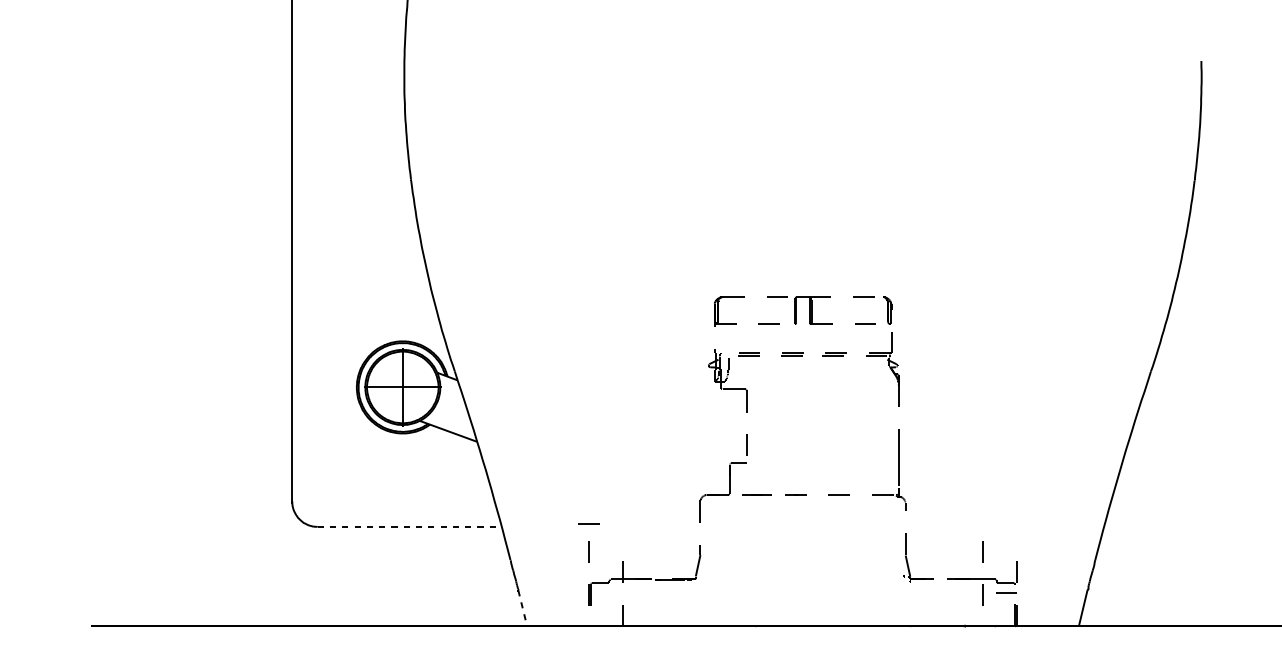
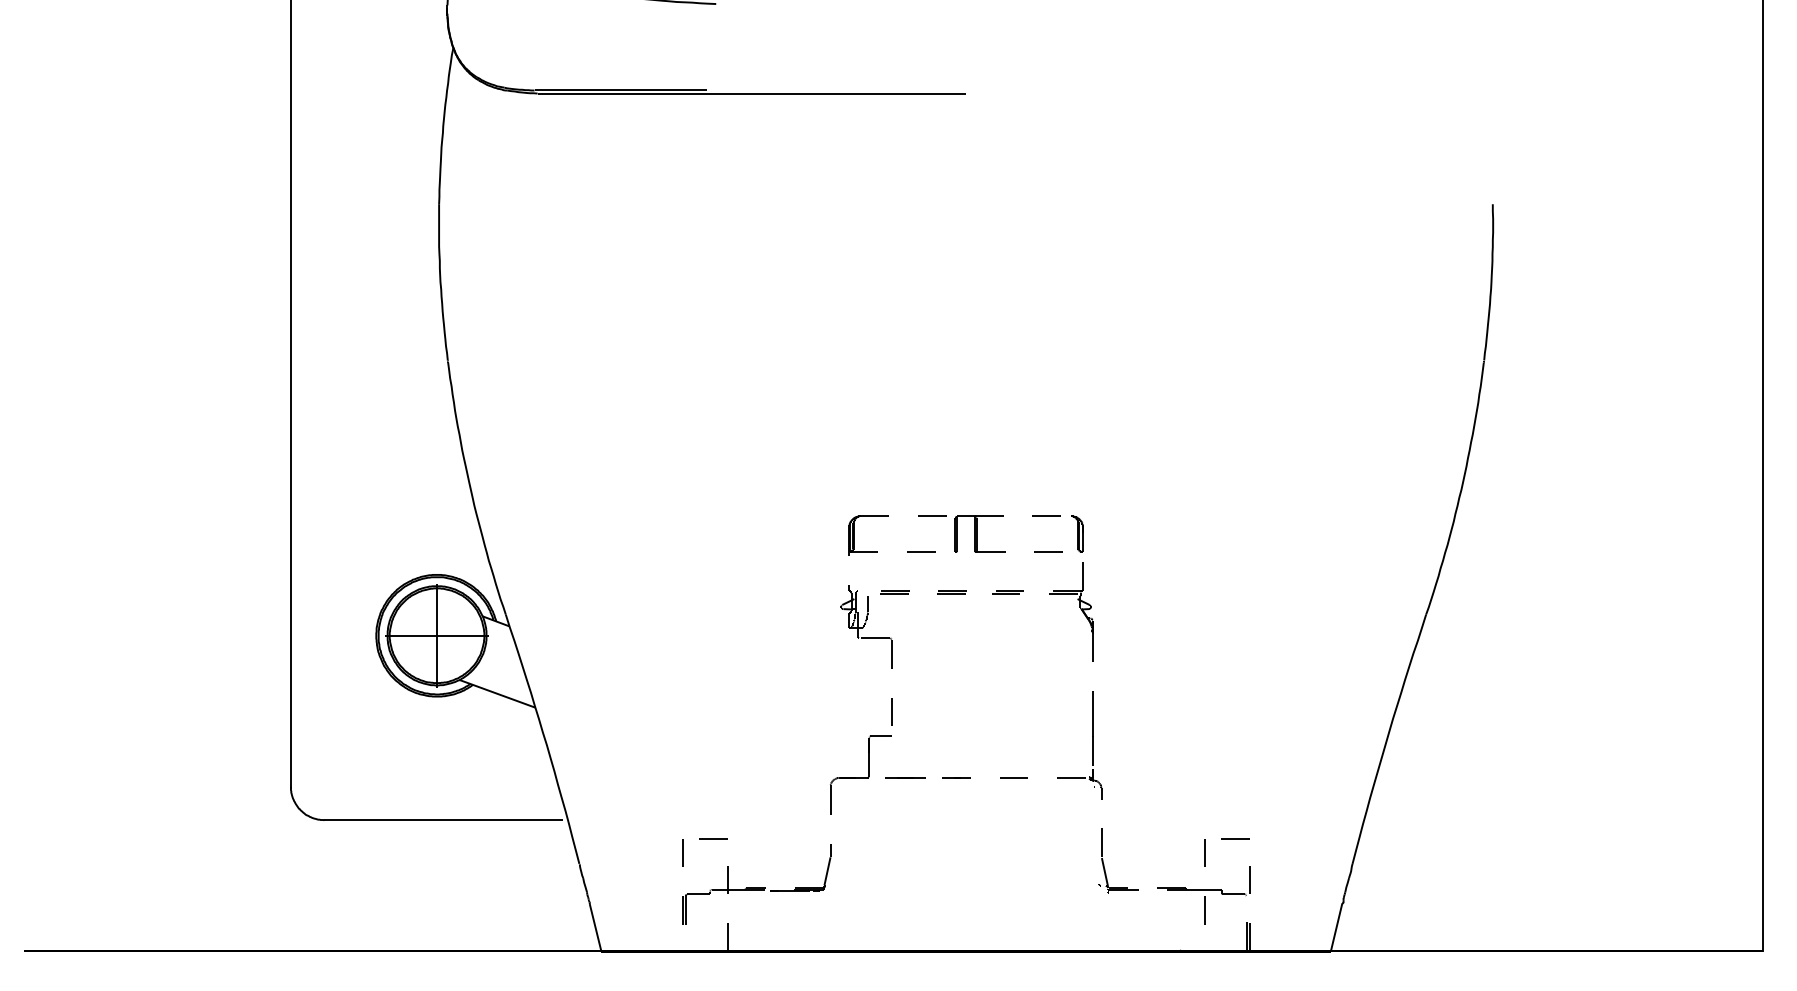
line: (588, 524) -> (713, 838), moved
line: (408, 527) -> (444, 820), dashed -> solid
line: (1006, 592) -> (1235, 838), moved
line: (522, 608) -> (595, 927), dashed -> solid

